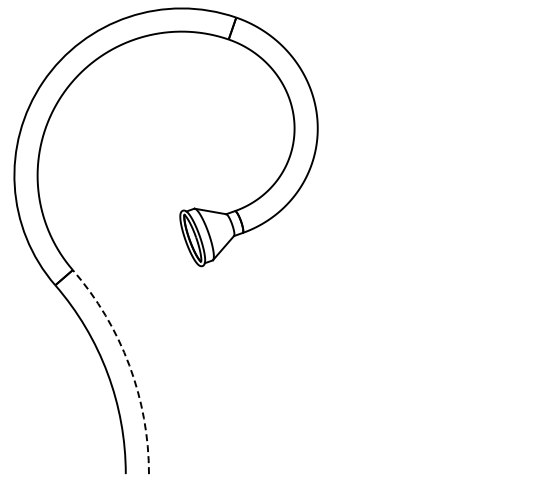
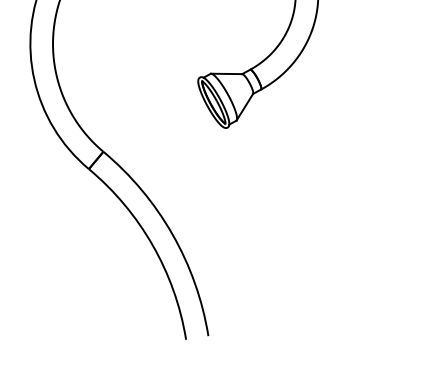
arc: (129, 365) -> (172, 234), dashed -> solid

